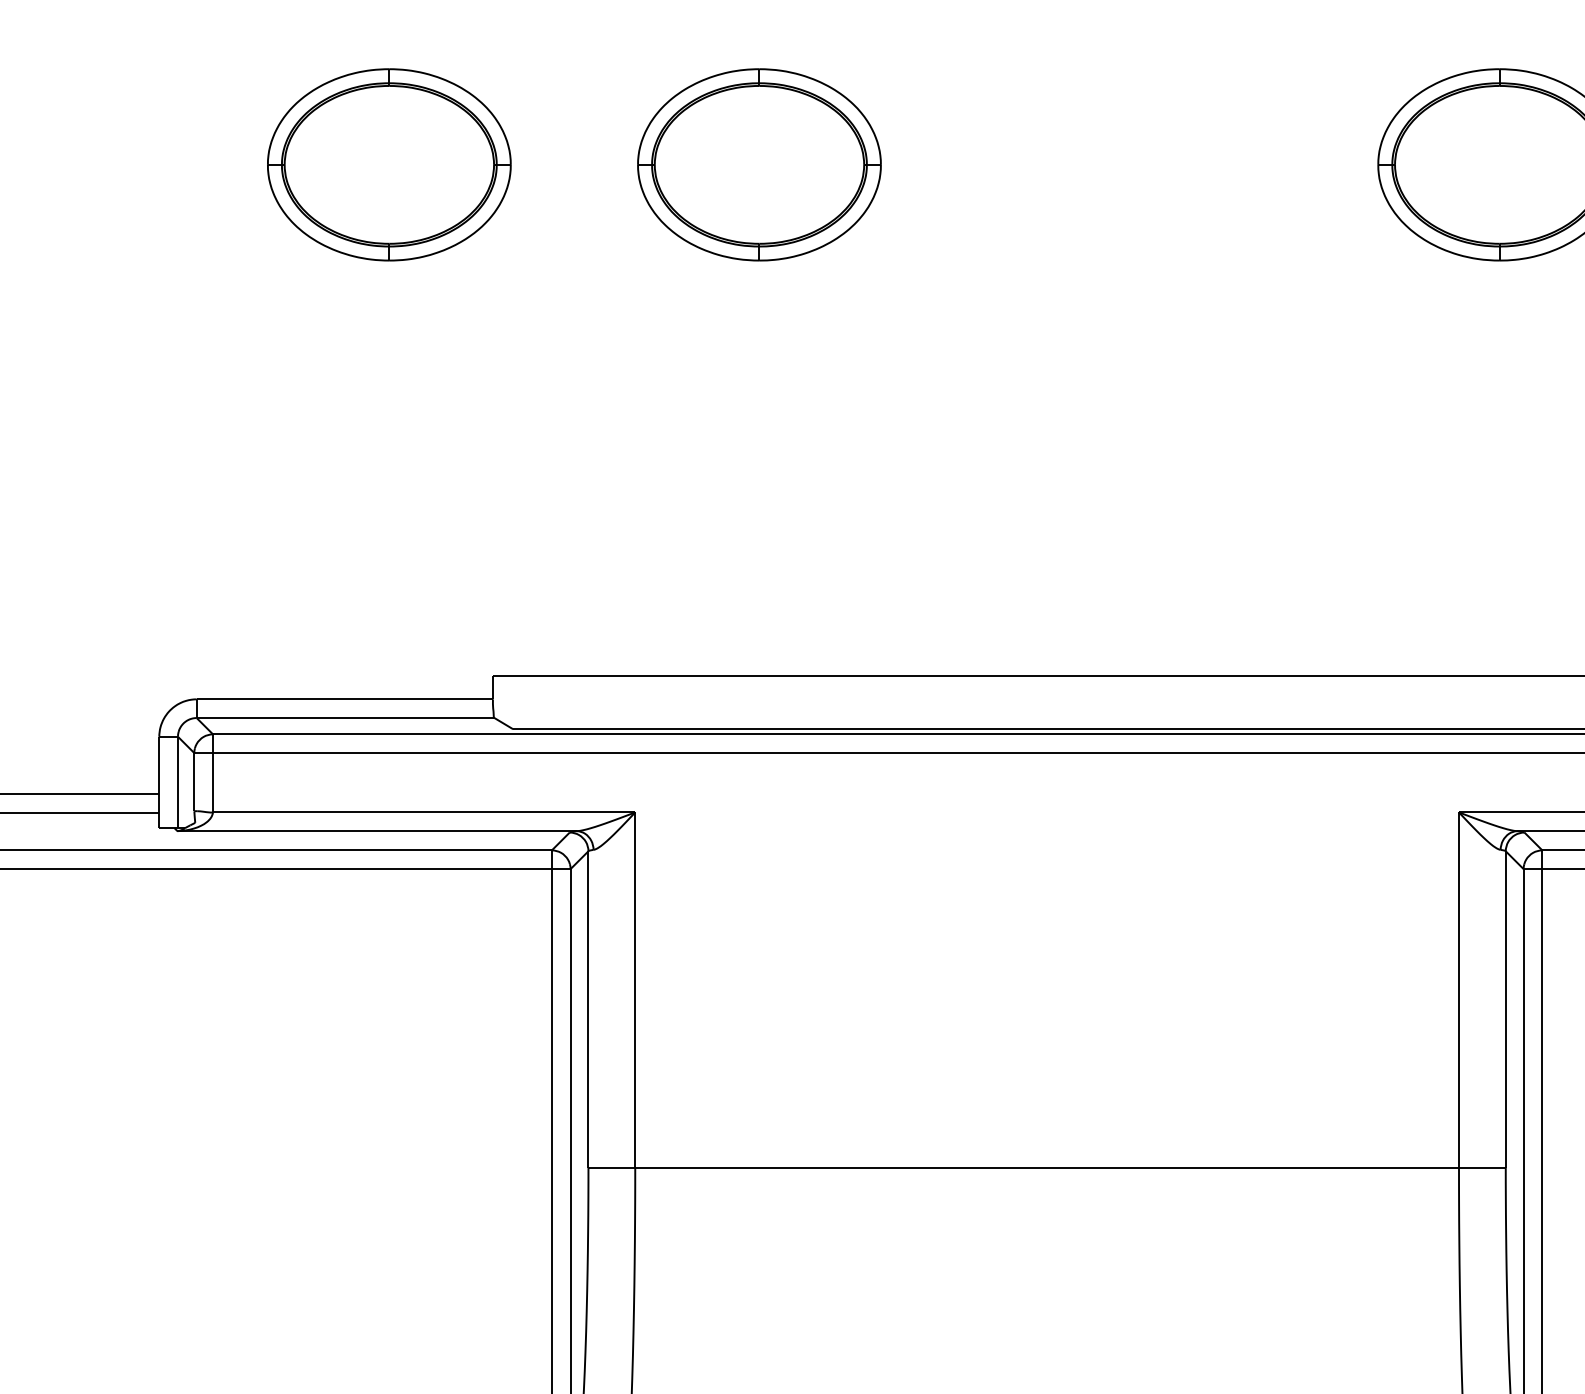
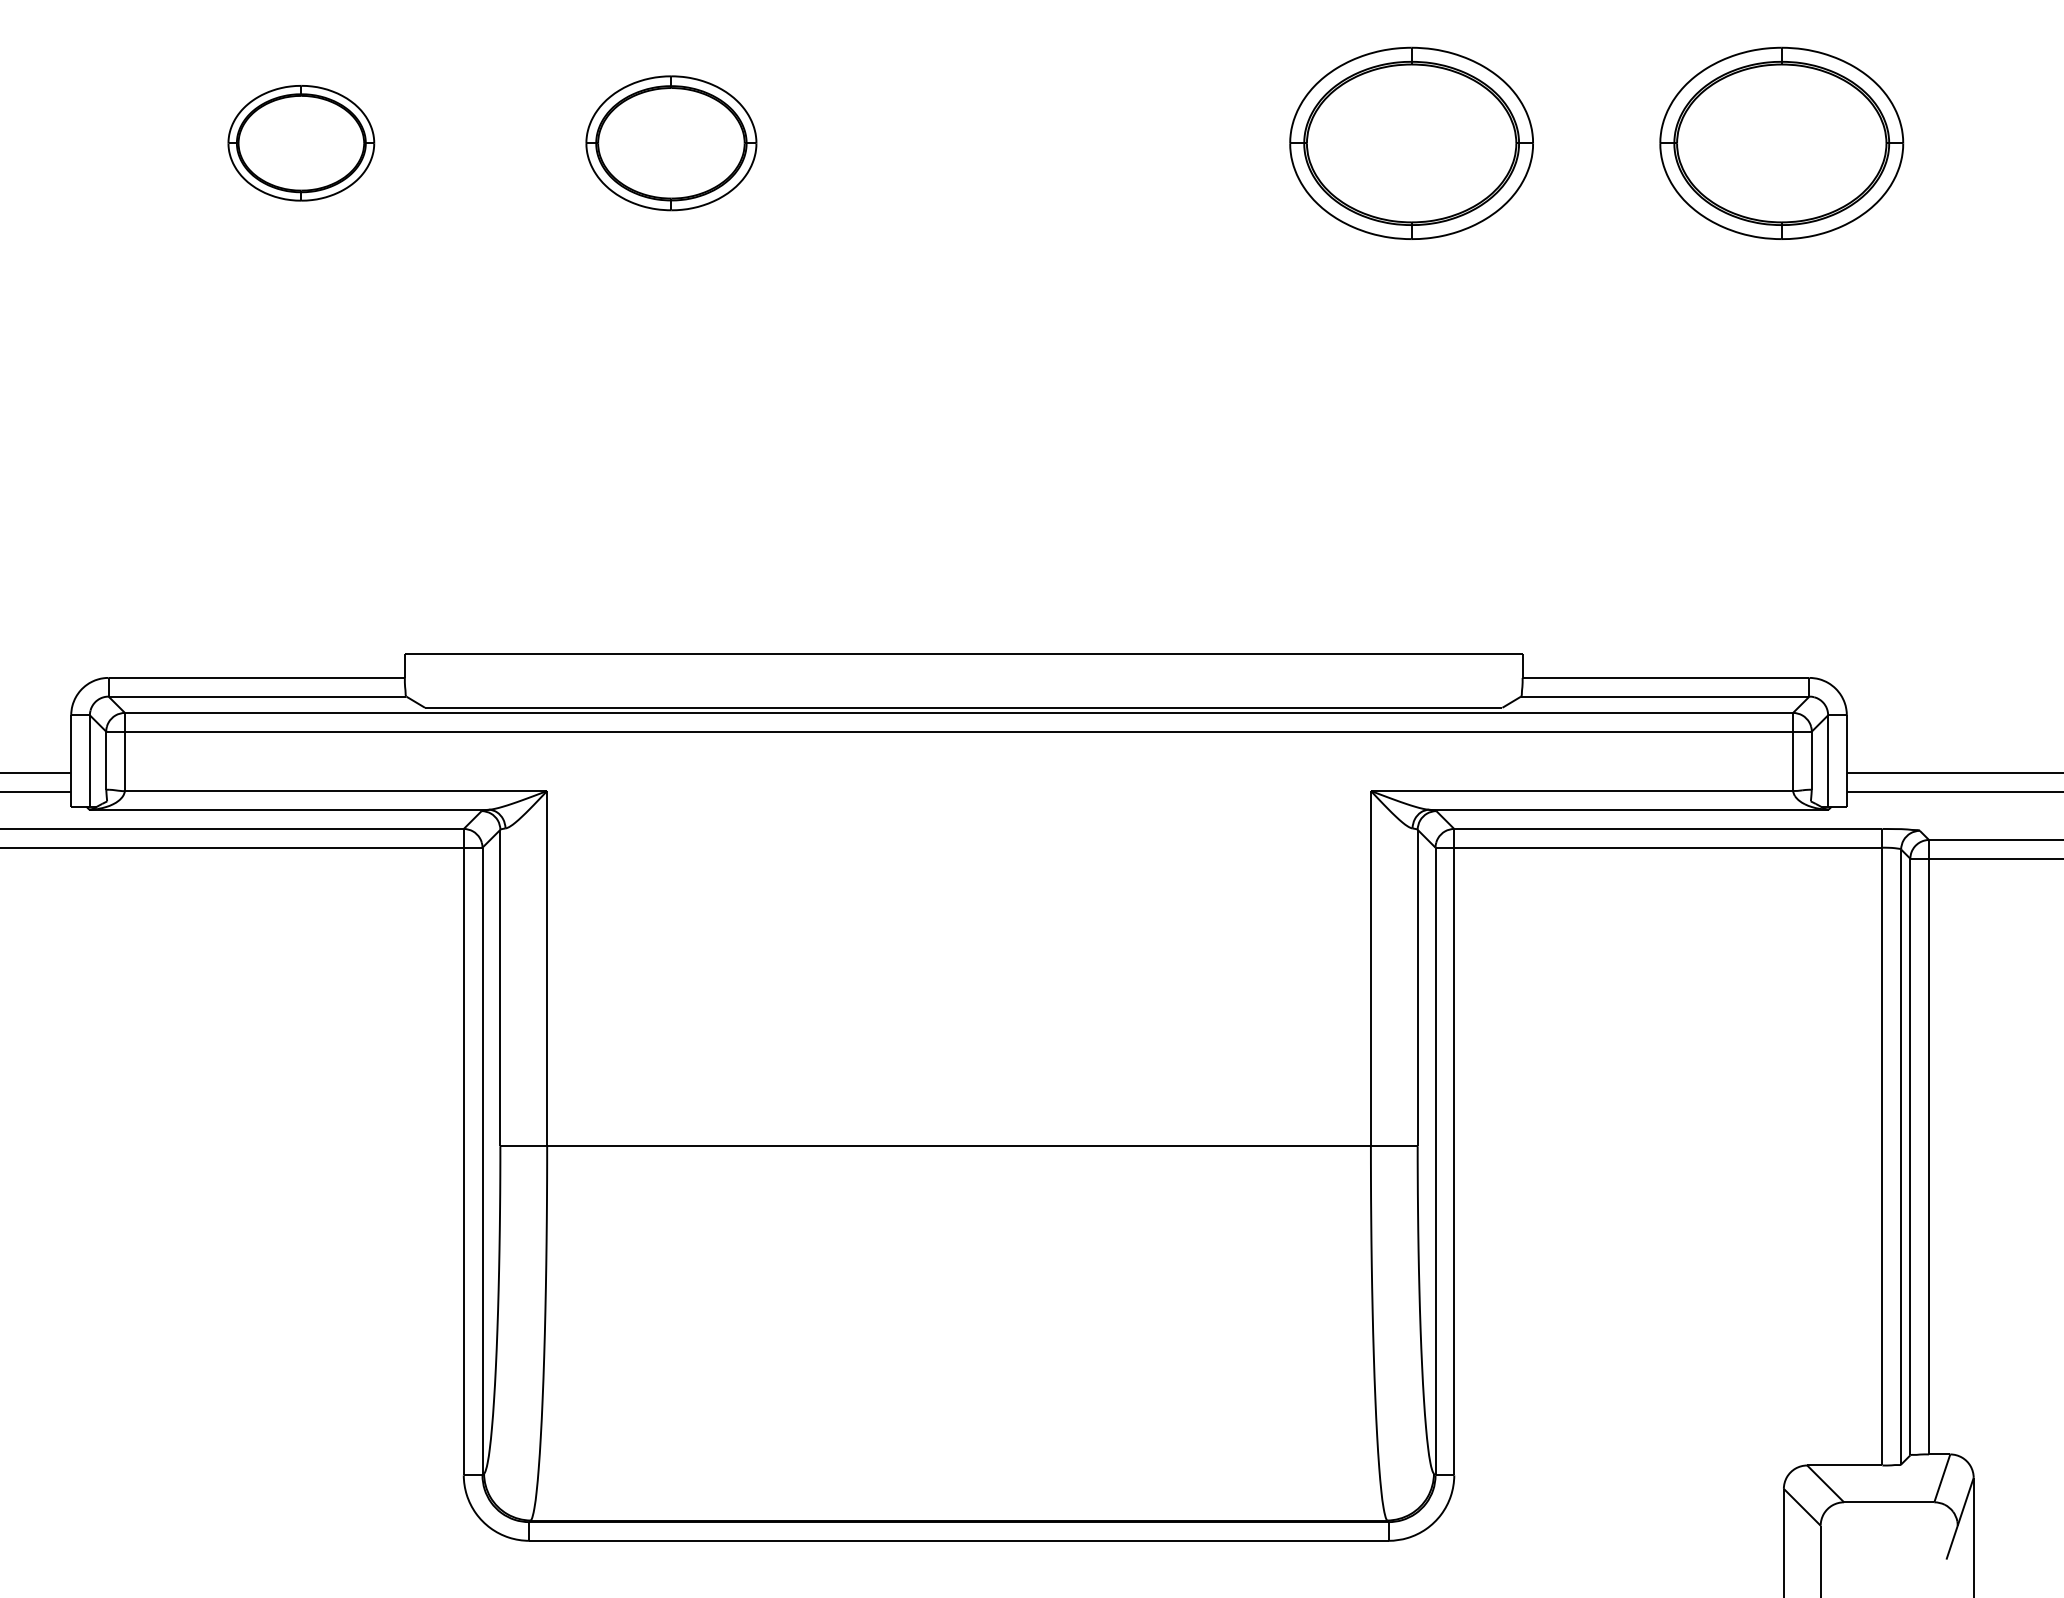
part: (389, 163) -> (301, 142), size x0.6
part: (759, 163) -> (671, 142), size x0.7

